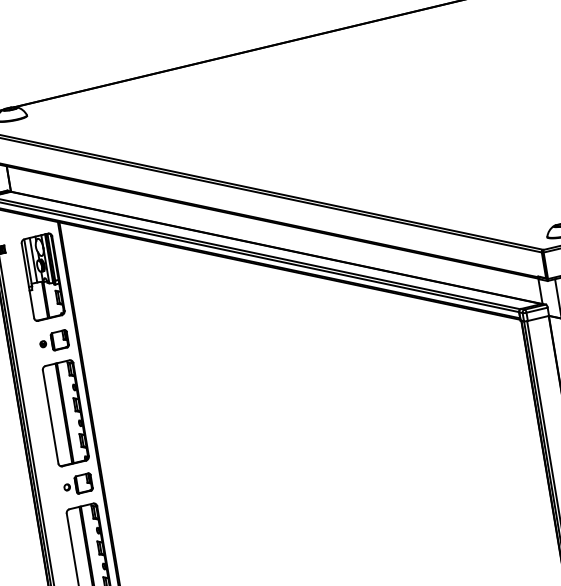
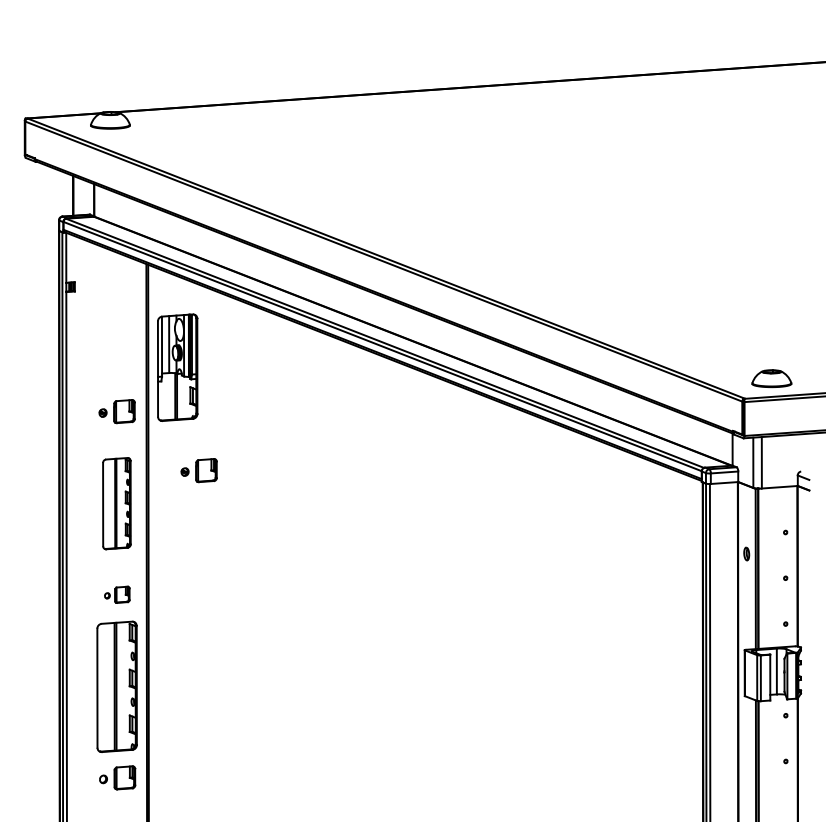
part: (43, 277) -> (177, 367), moved
part: (125, 376) -> (198, 470), added
part: (65, 413) -> (116, 503), size x0.7
part: (77, 484) -> (116, 594), size x0.7

